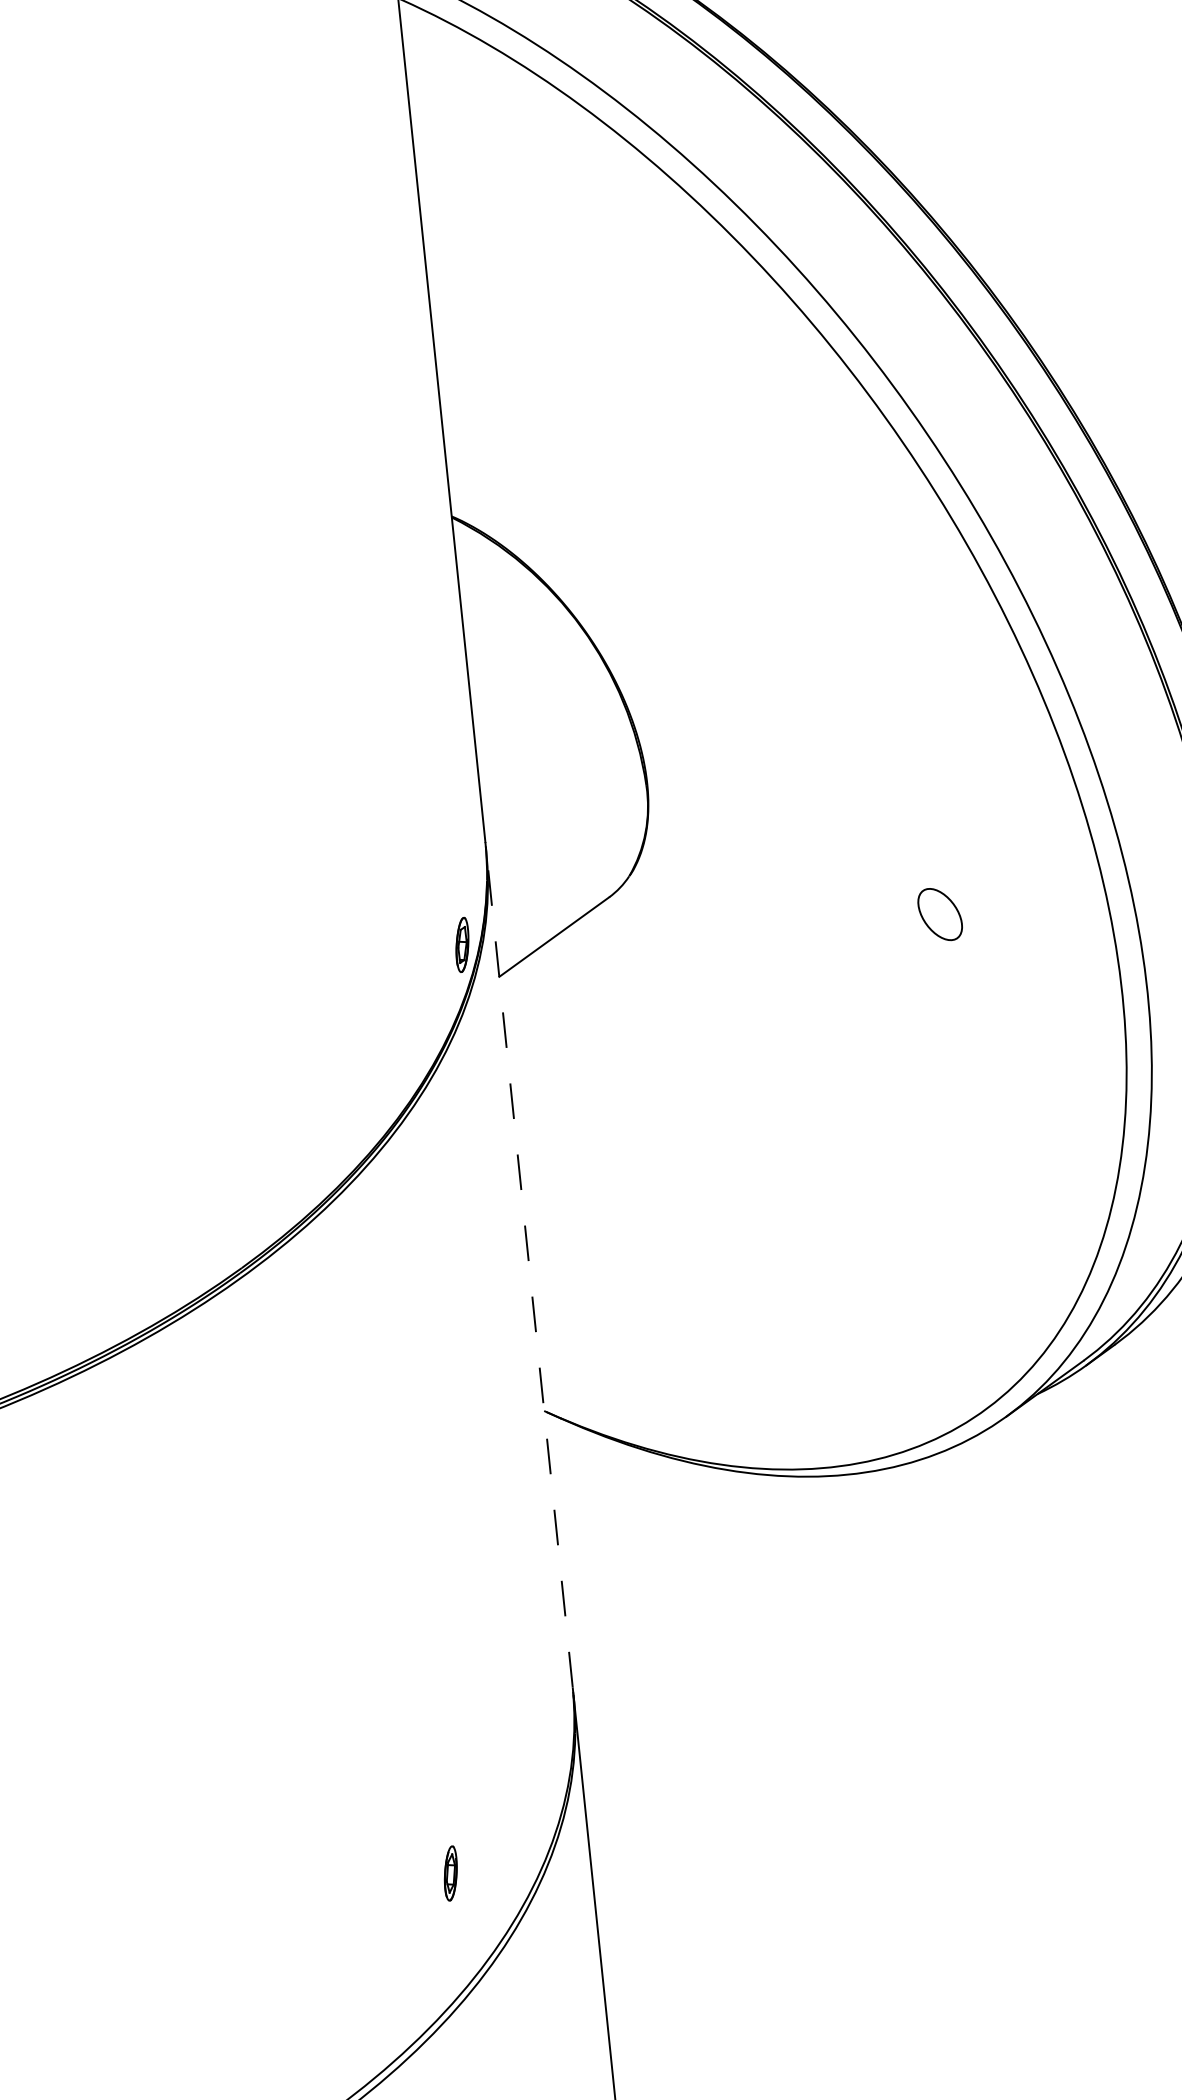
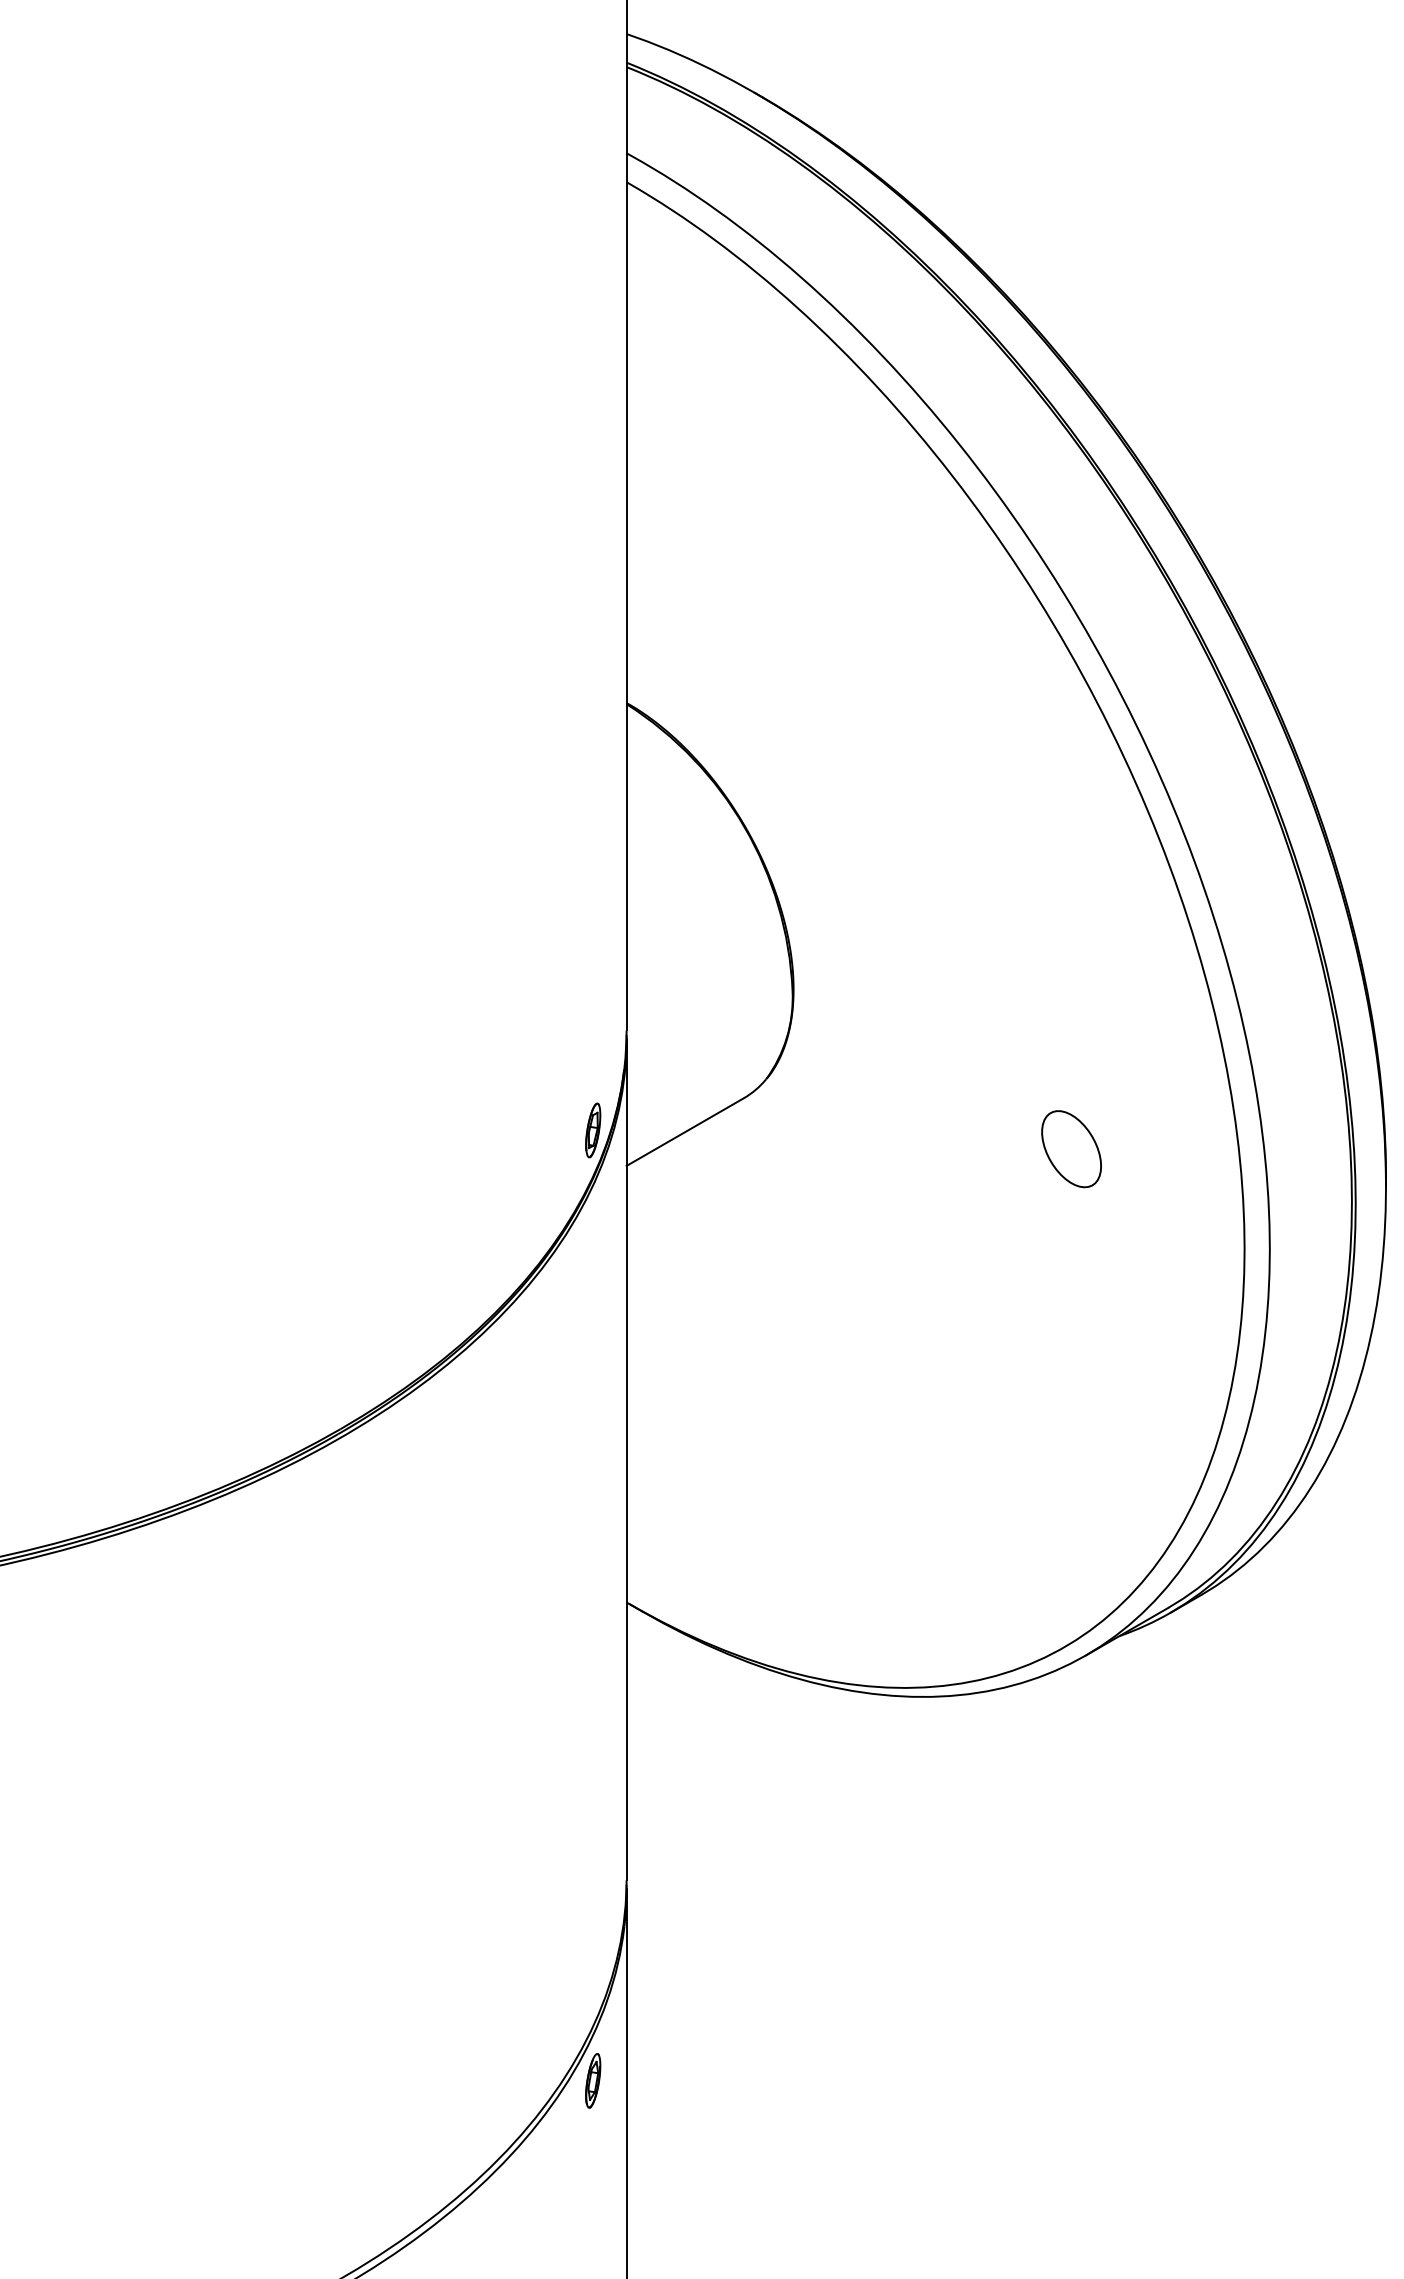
part: (940, 914) -> (1071, 1149), size x1.43
line: (529, 1268) -> (626, 1459), dashed -> solid
part: (451, 1873) -> (593, 2080), moved

